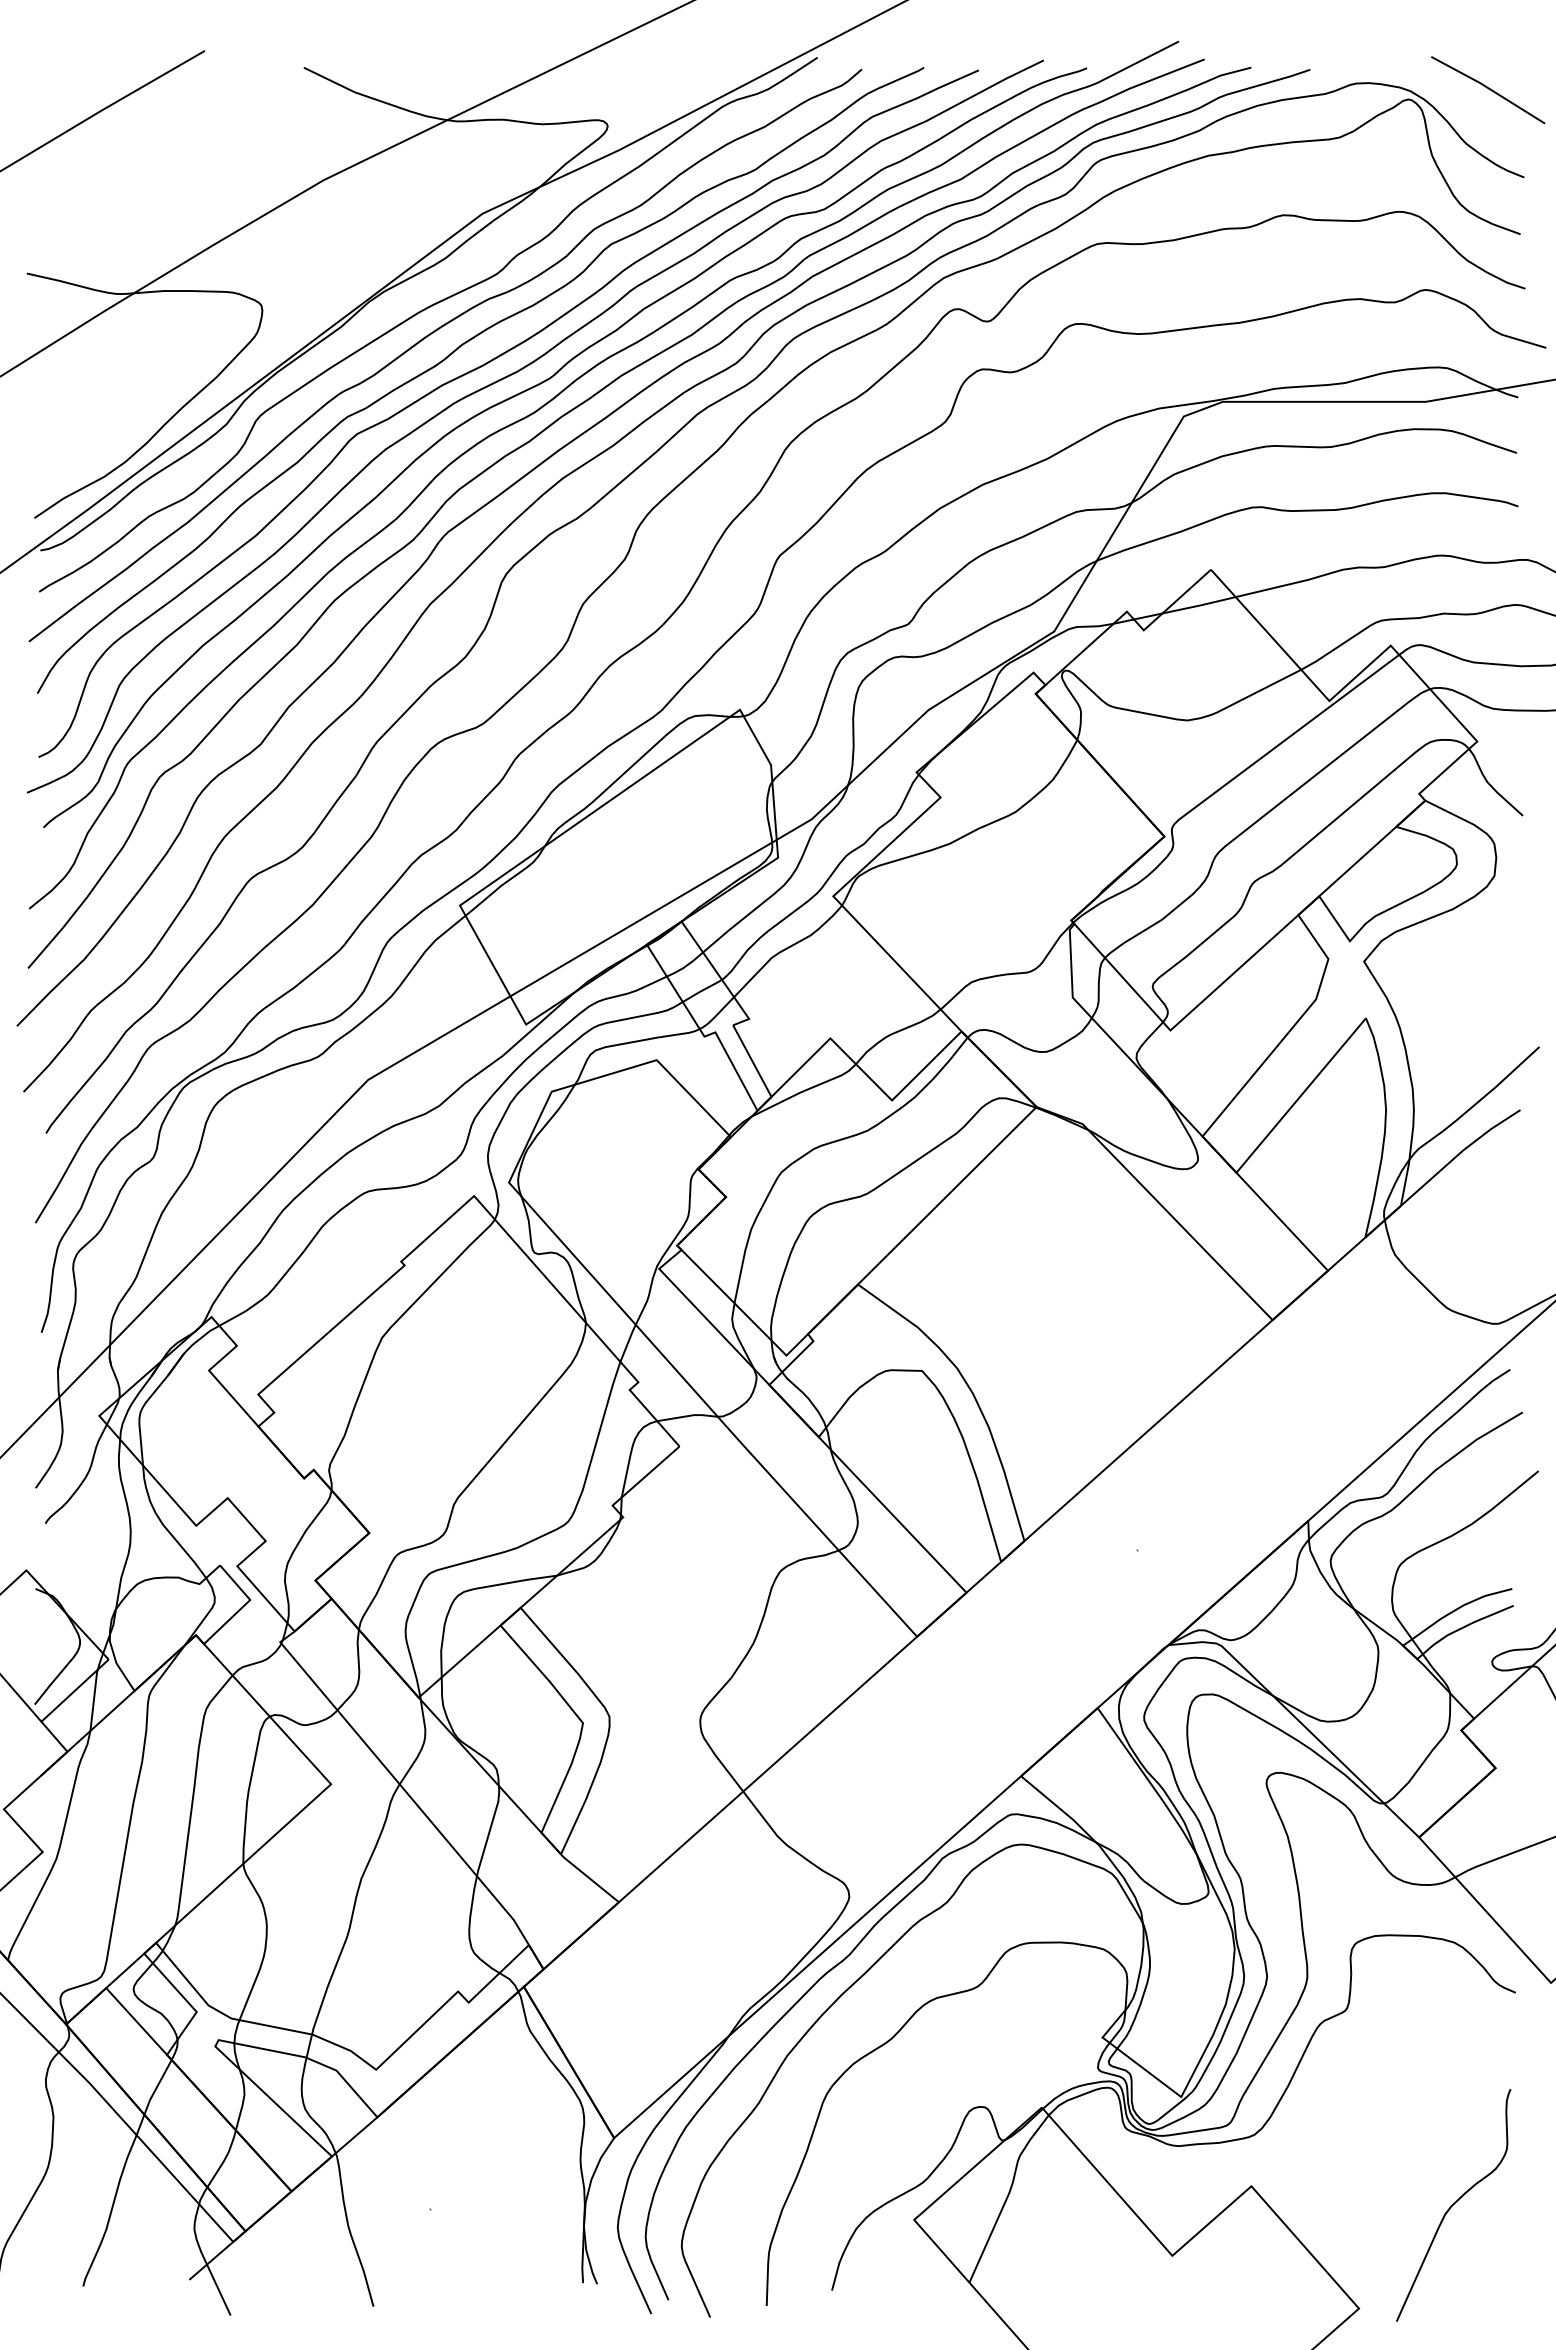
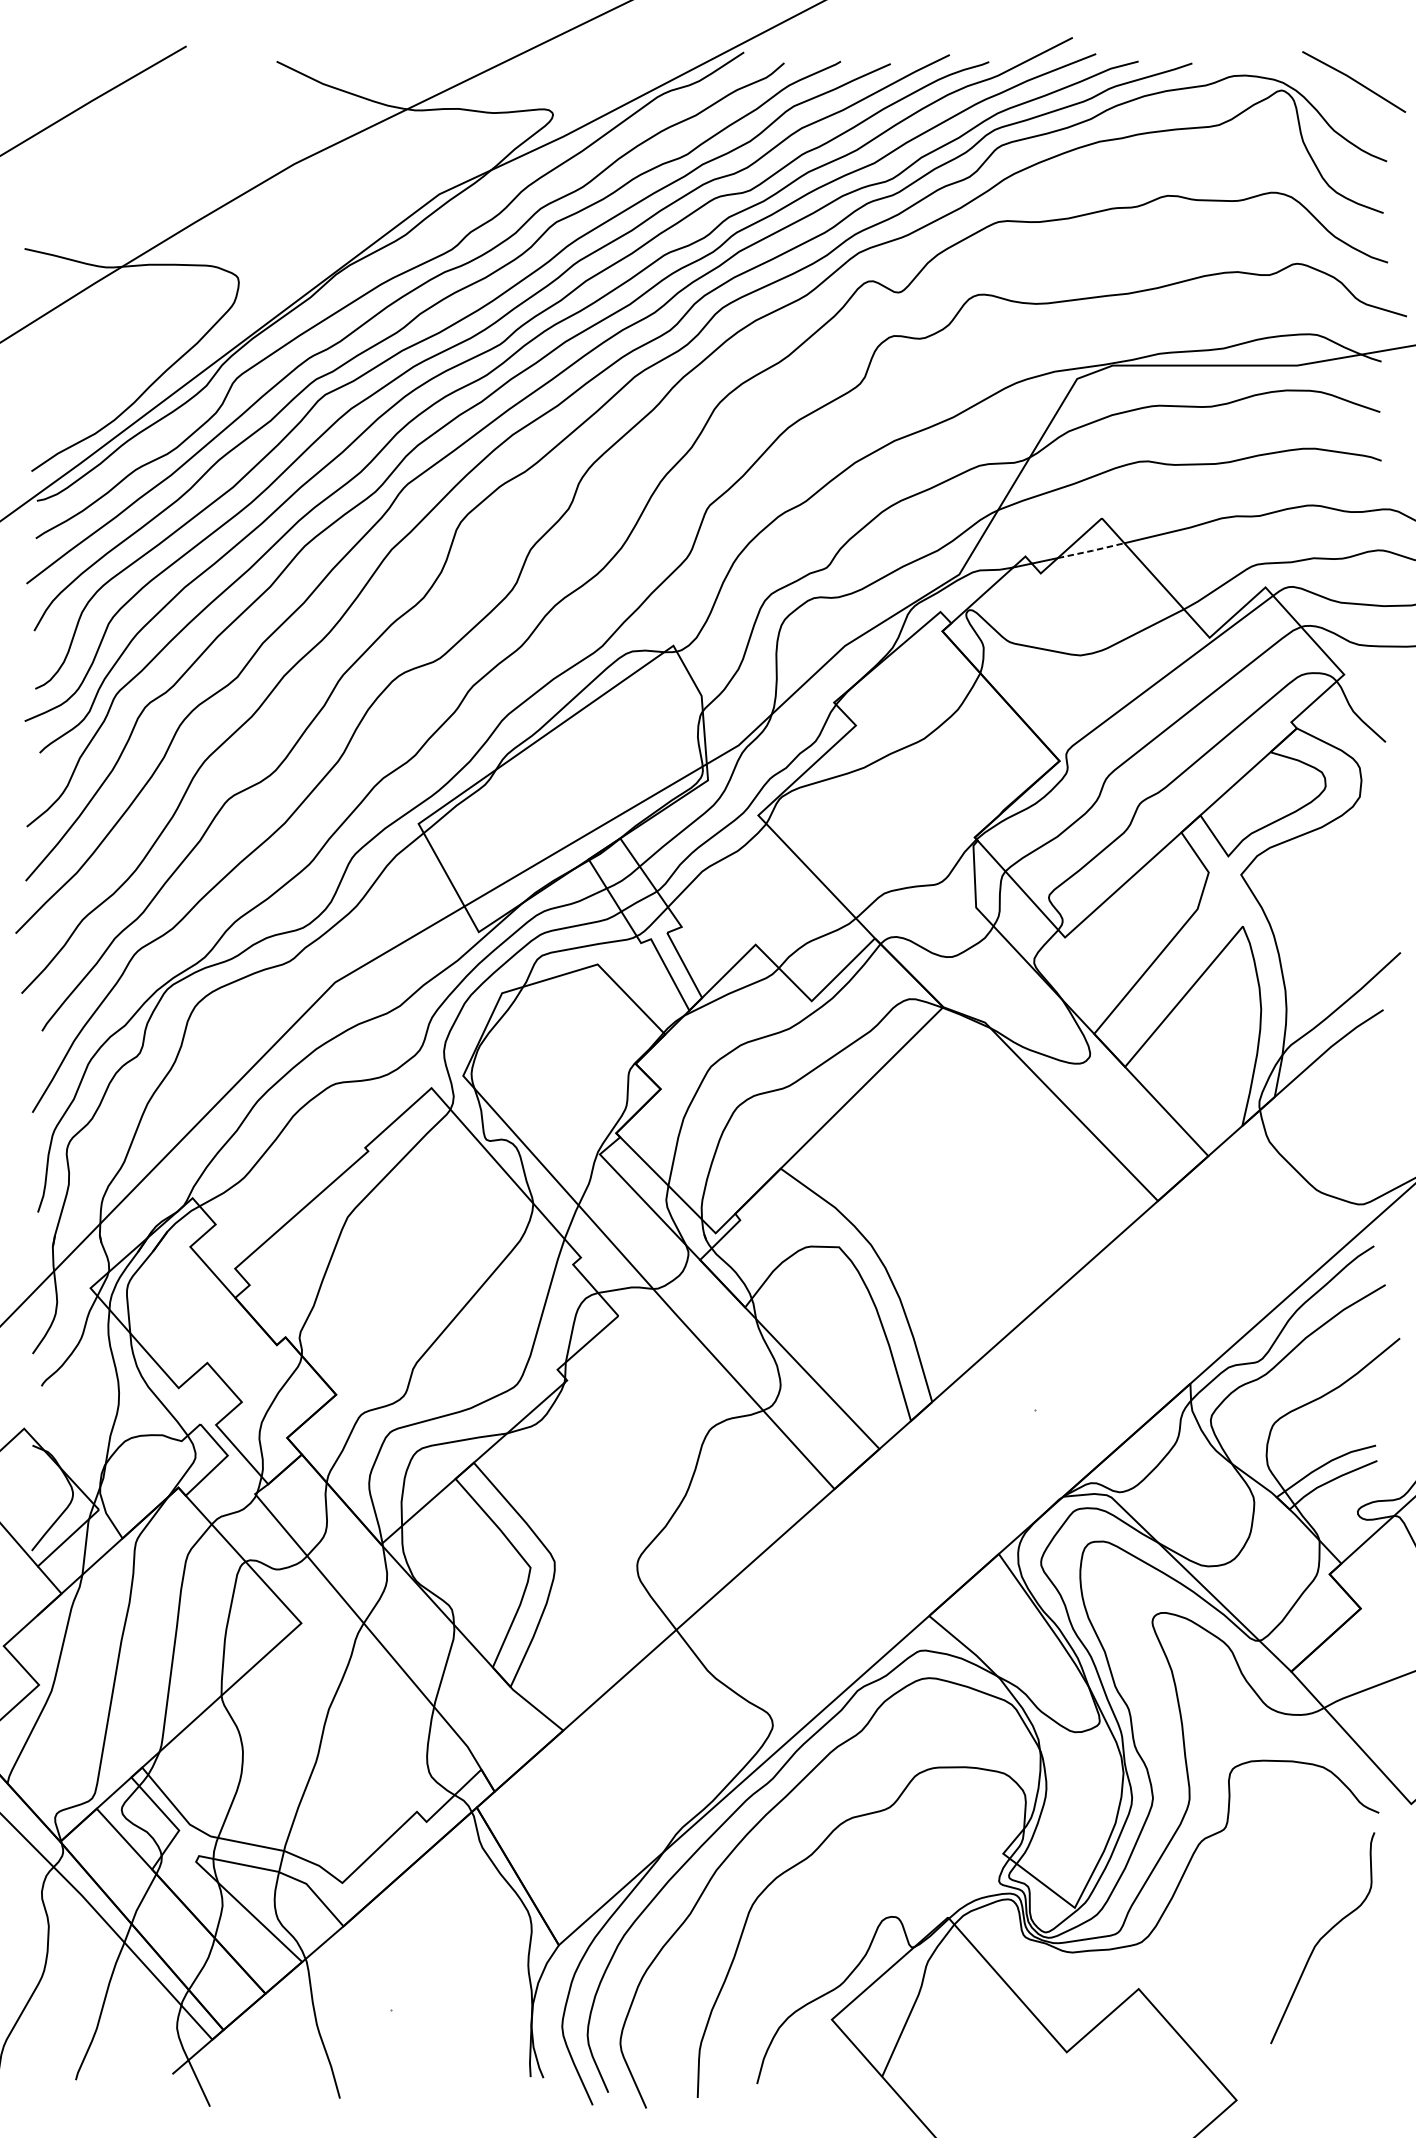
line: (1199, 605) -> (1091, 550), solid -> dashed
curve: (1453, 2205) -> (1322, 1938), moved

